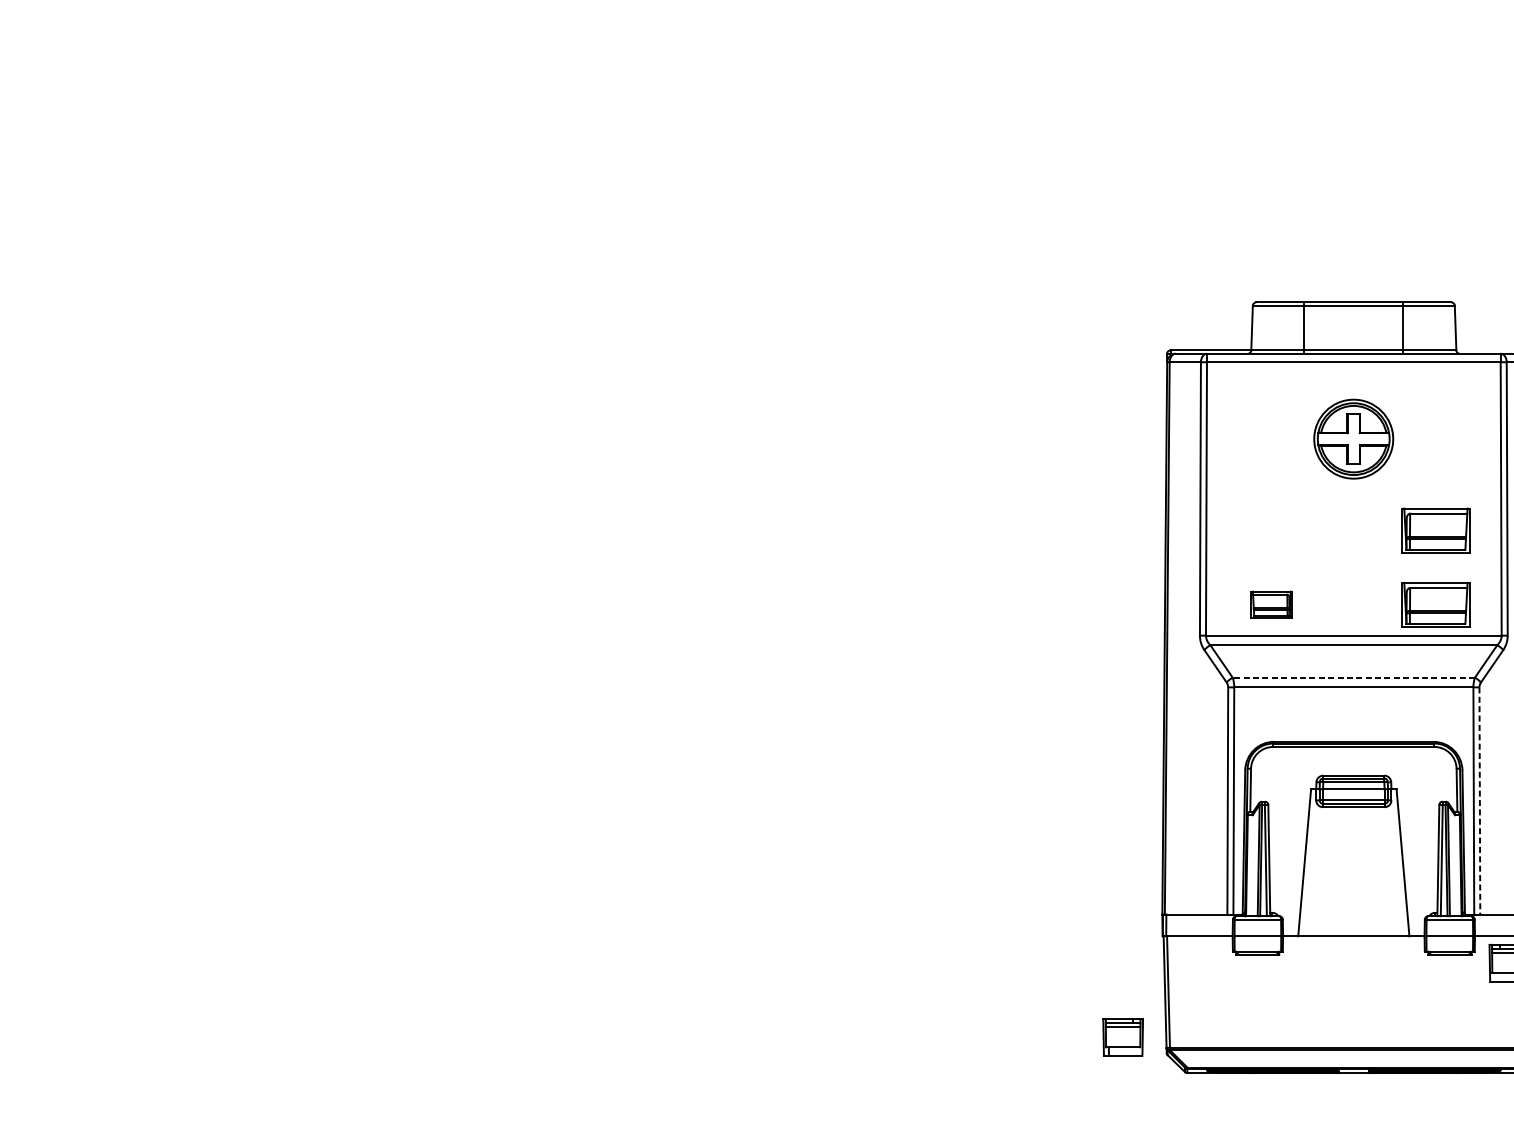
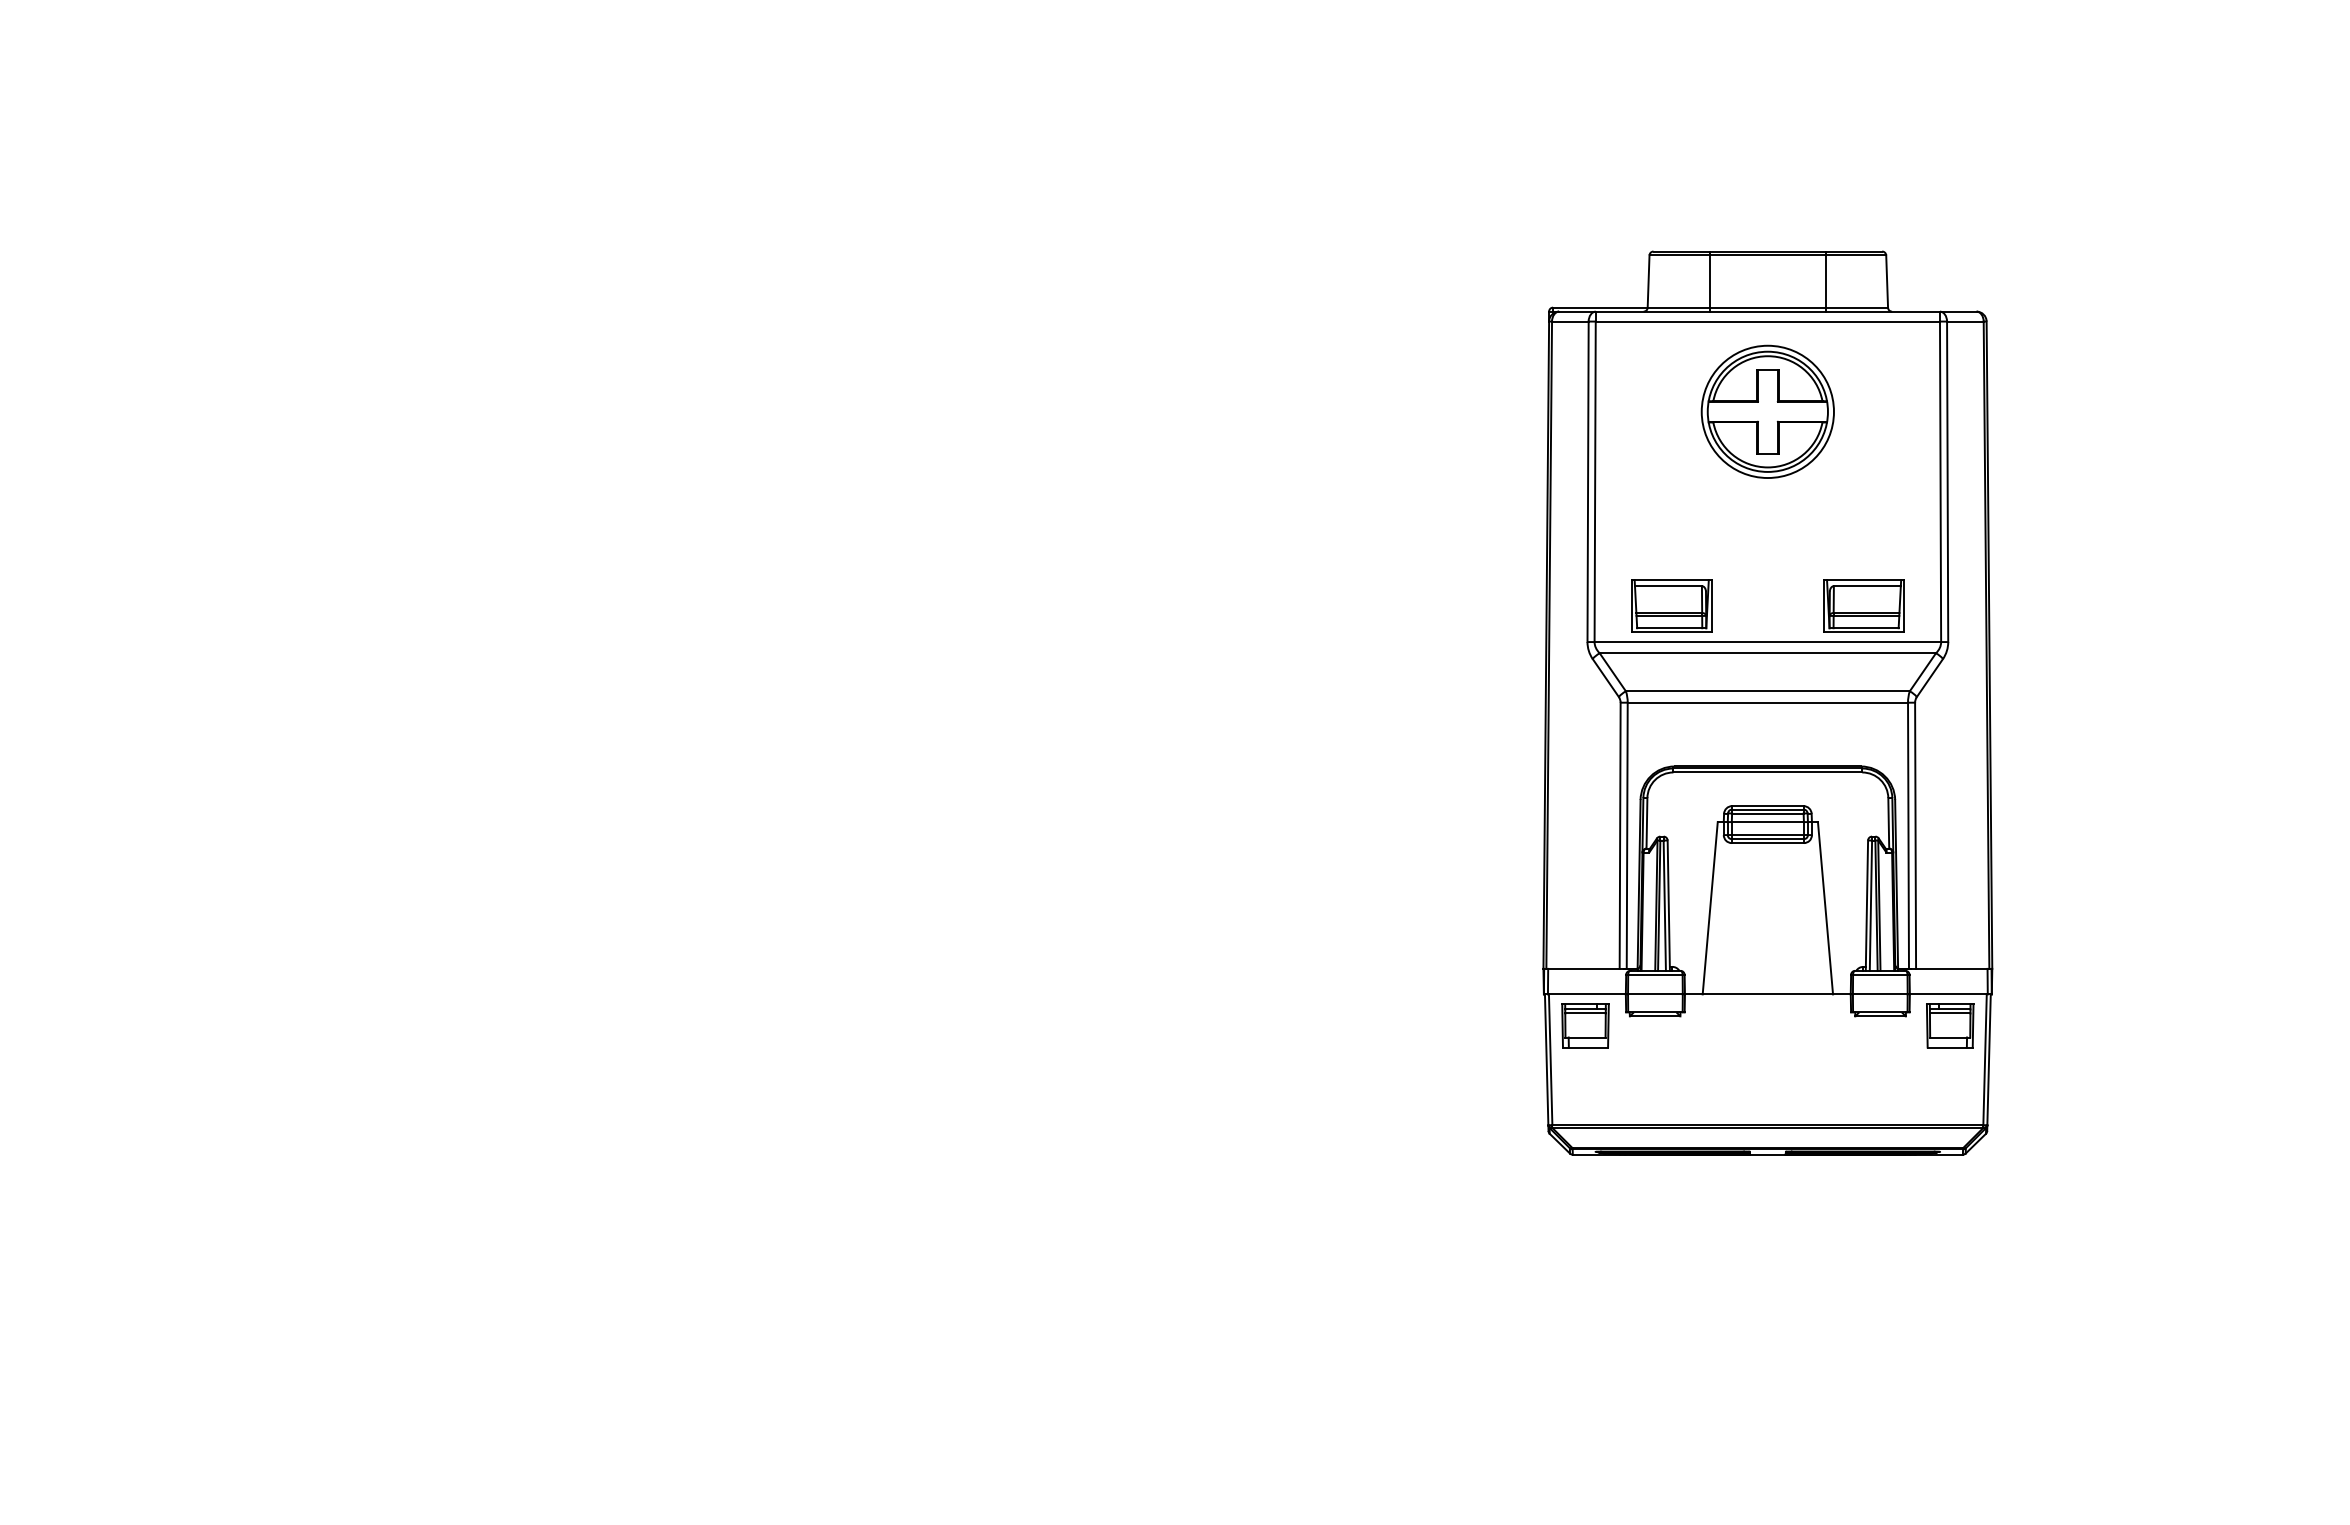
part: (1353, 438) -> (1767, 411), size x1.43
part: (1435, 530) -> (1863, 518), removed
part: (1271, 604) -> (1671, 605), size x1.67
line: (1353, 677) -> (1767, 691), dashed -> solid
line: (1479, 801) -> (1915, 836), dashed -> solid
part: (1123, 1037) -> (1585, 1025), moved

